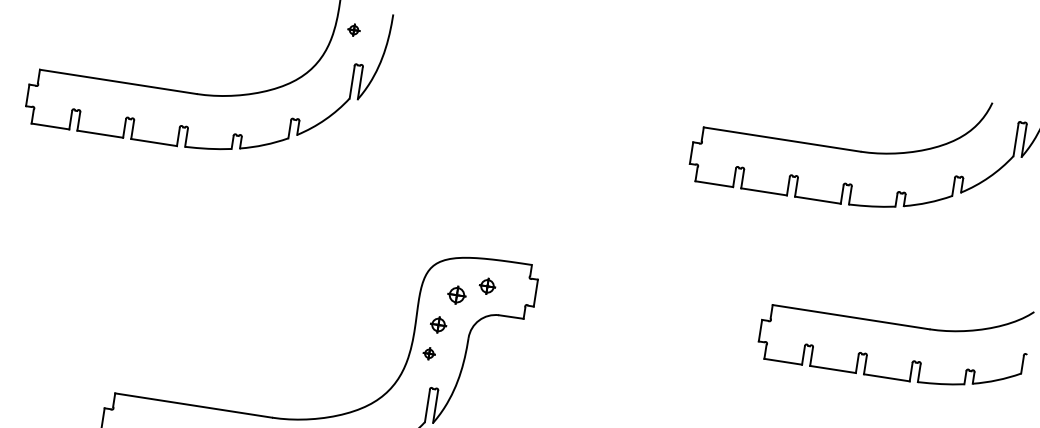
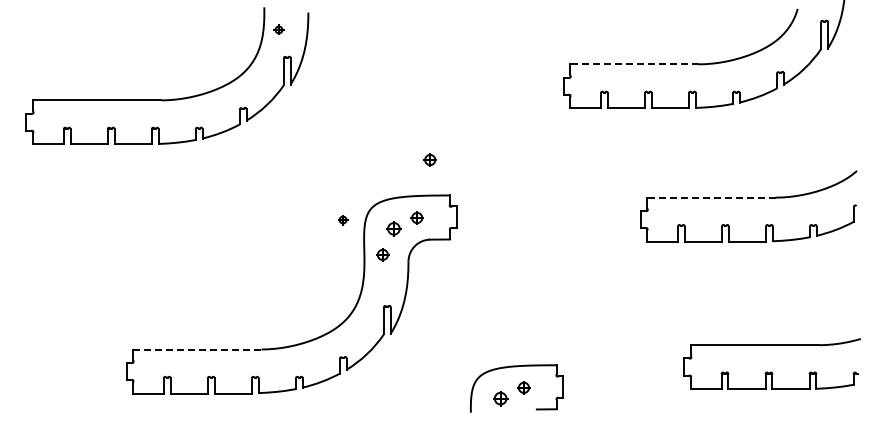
line: (781, 139) -> (633, 64), solid -> dashed
part: (513, 217) -> (429, 159), added
line: (850, 316) -> (710, 197), solid -> dashed
part: (429, 354) -> (343, 220), moved
line: (192, 405) -> (196, 349), solid -> dashed

